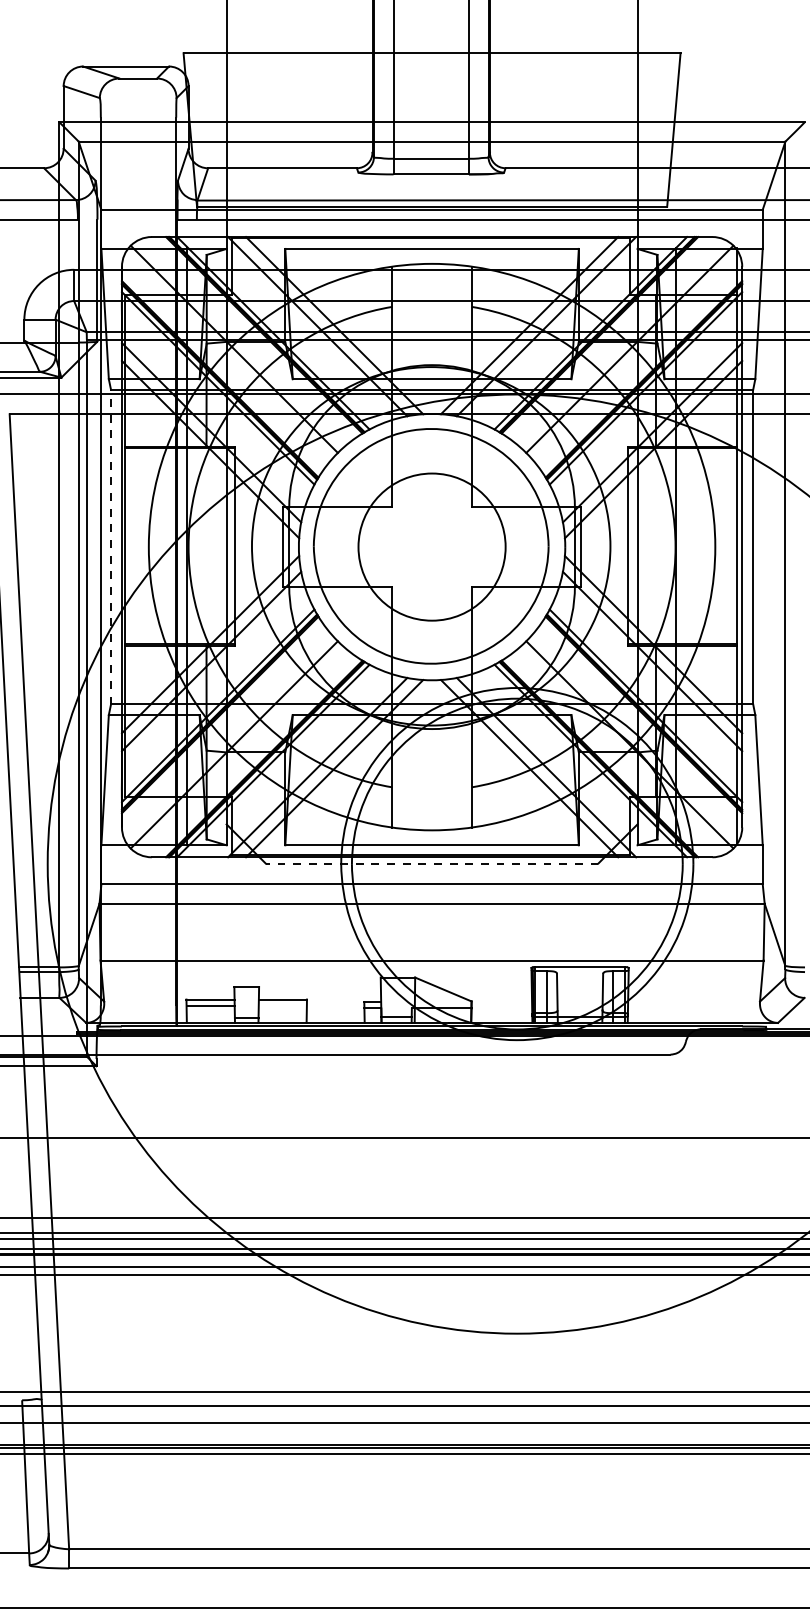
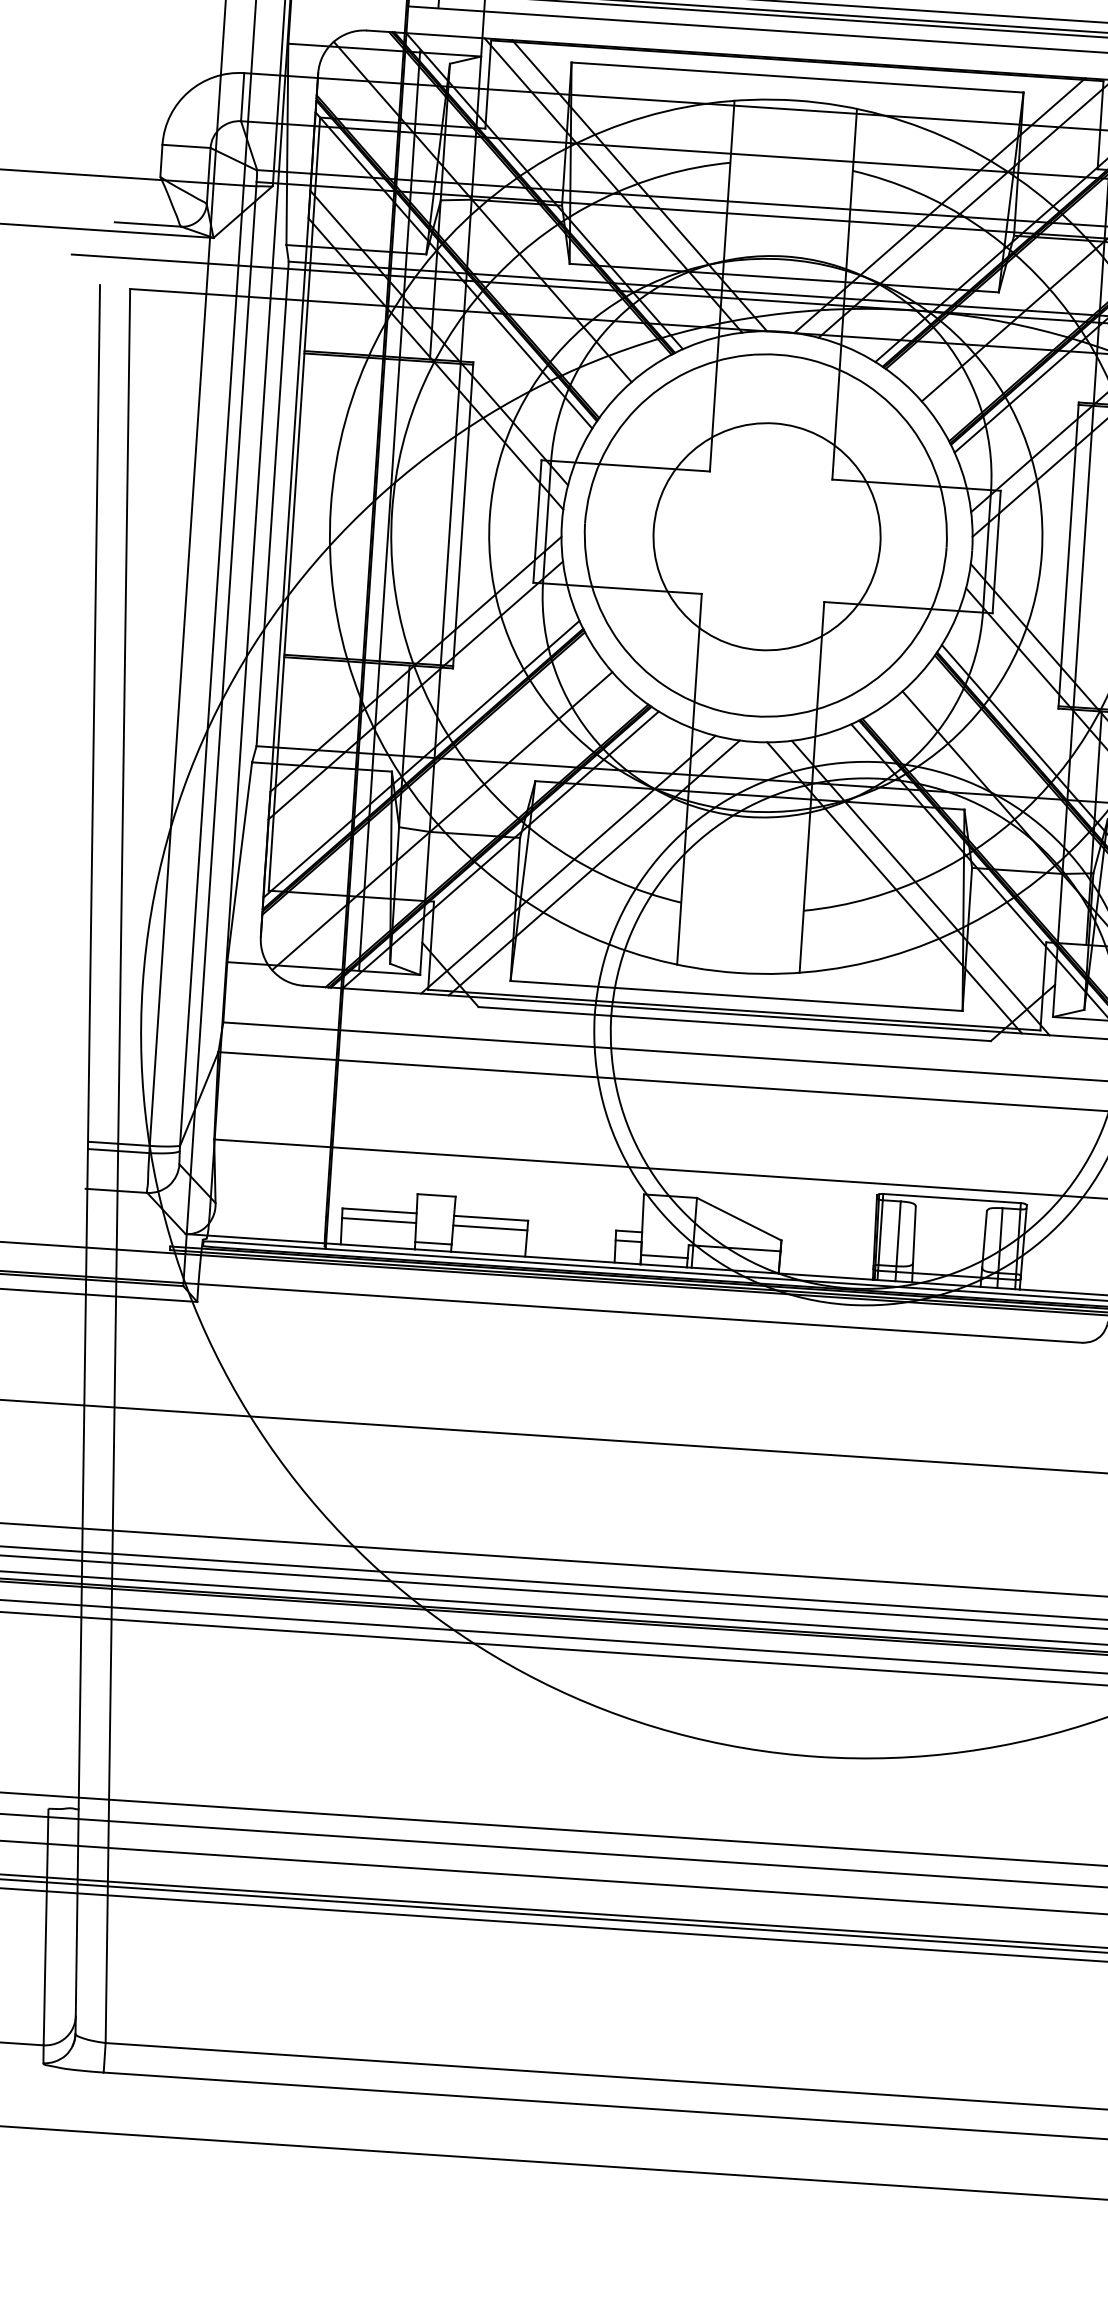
line: (111, 546) -> (273, 503), dashed -> solid
line: (431, 863) -> (733, 1023), dashed -> solid
line: (282, 1005) -> (489, 1227), added

